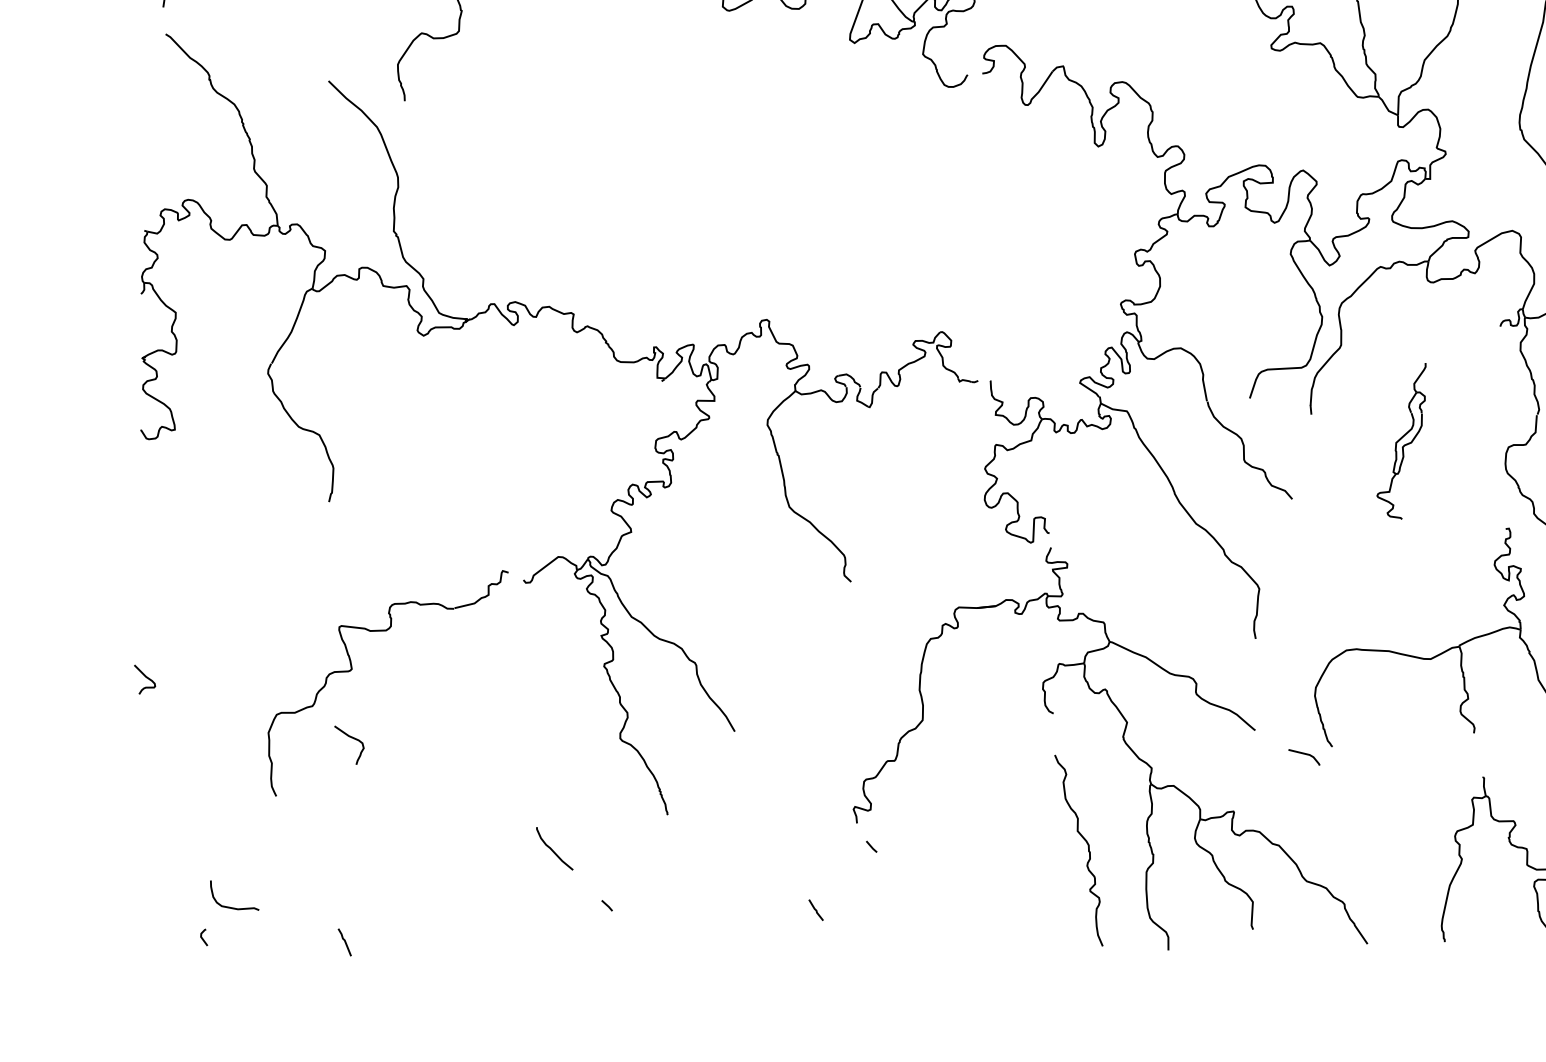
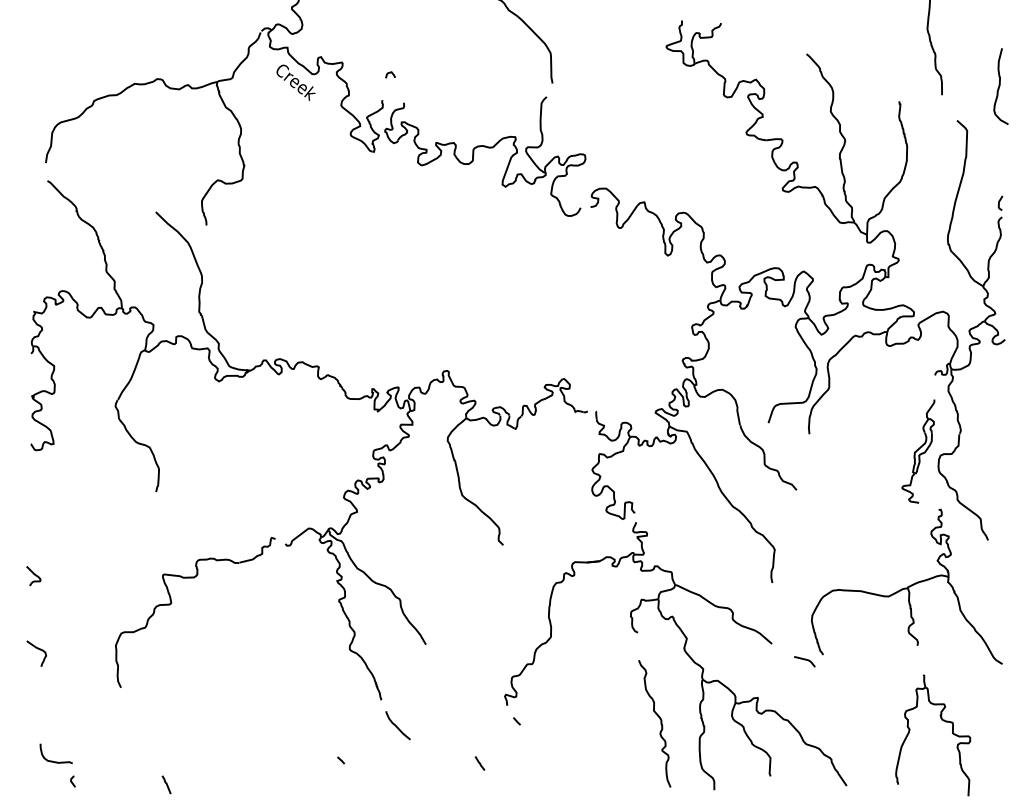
part: (1401, 441) -> (918, 451), moved
curve: (146, 678) -> (34, 575), moved
curve: (350, 738) -> (37, 649), moved
curve: (552, 848) -> (396, 725), moved
curve: (228, 905) -> (52, 760), moved

